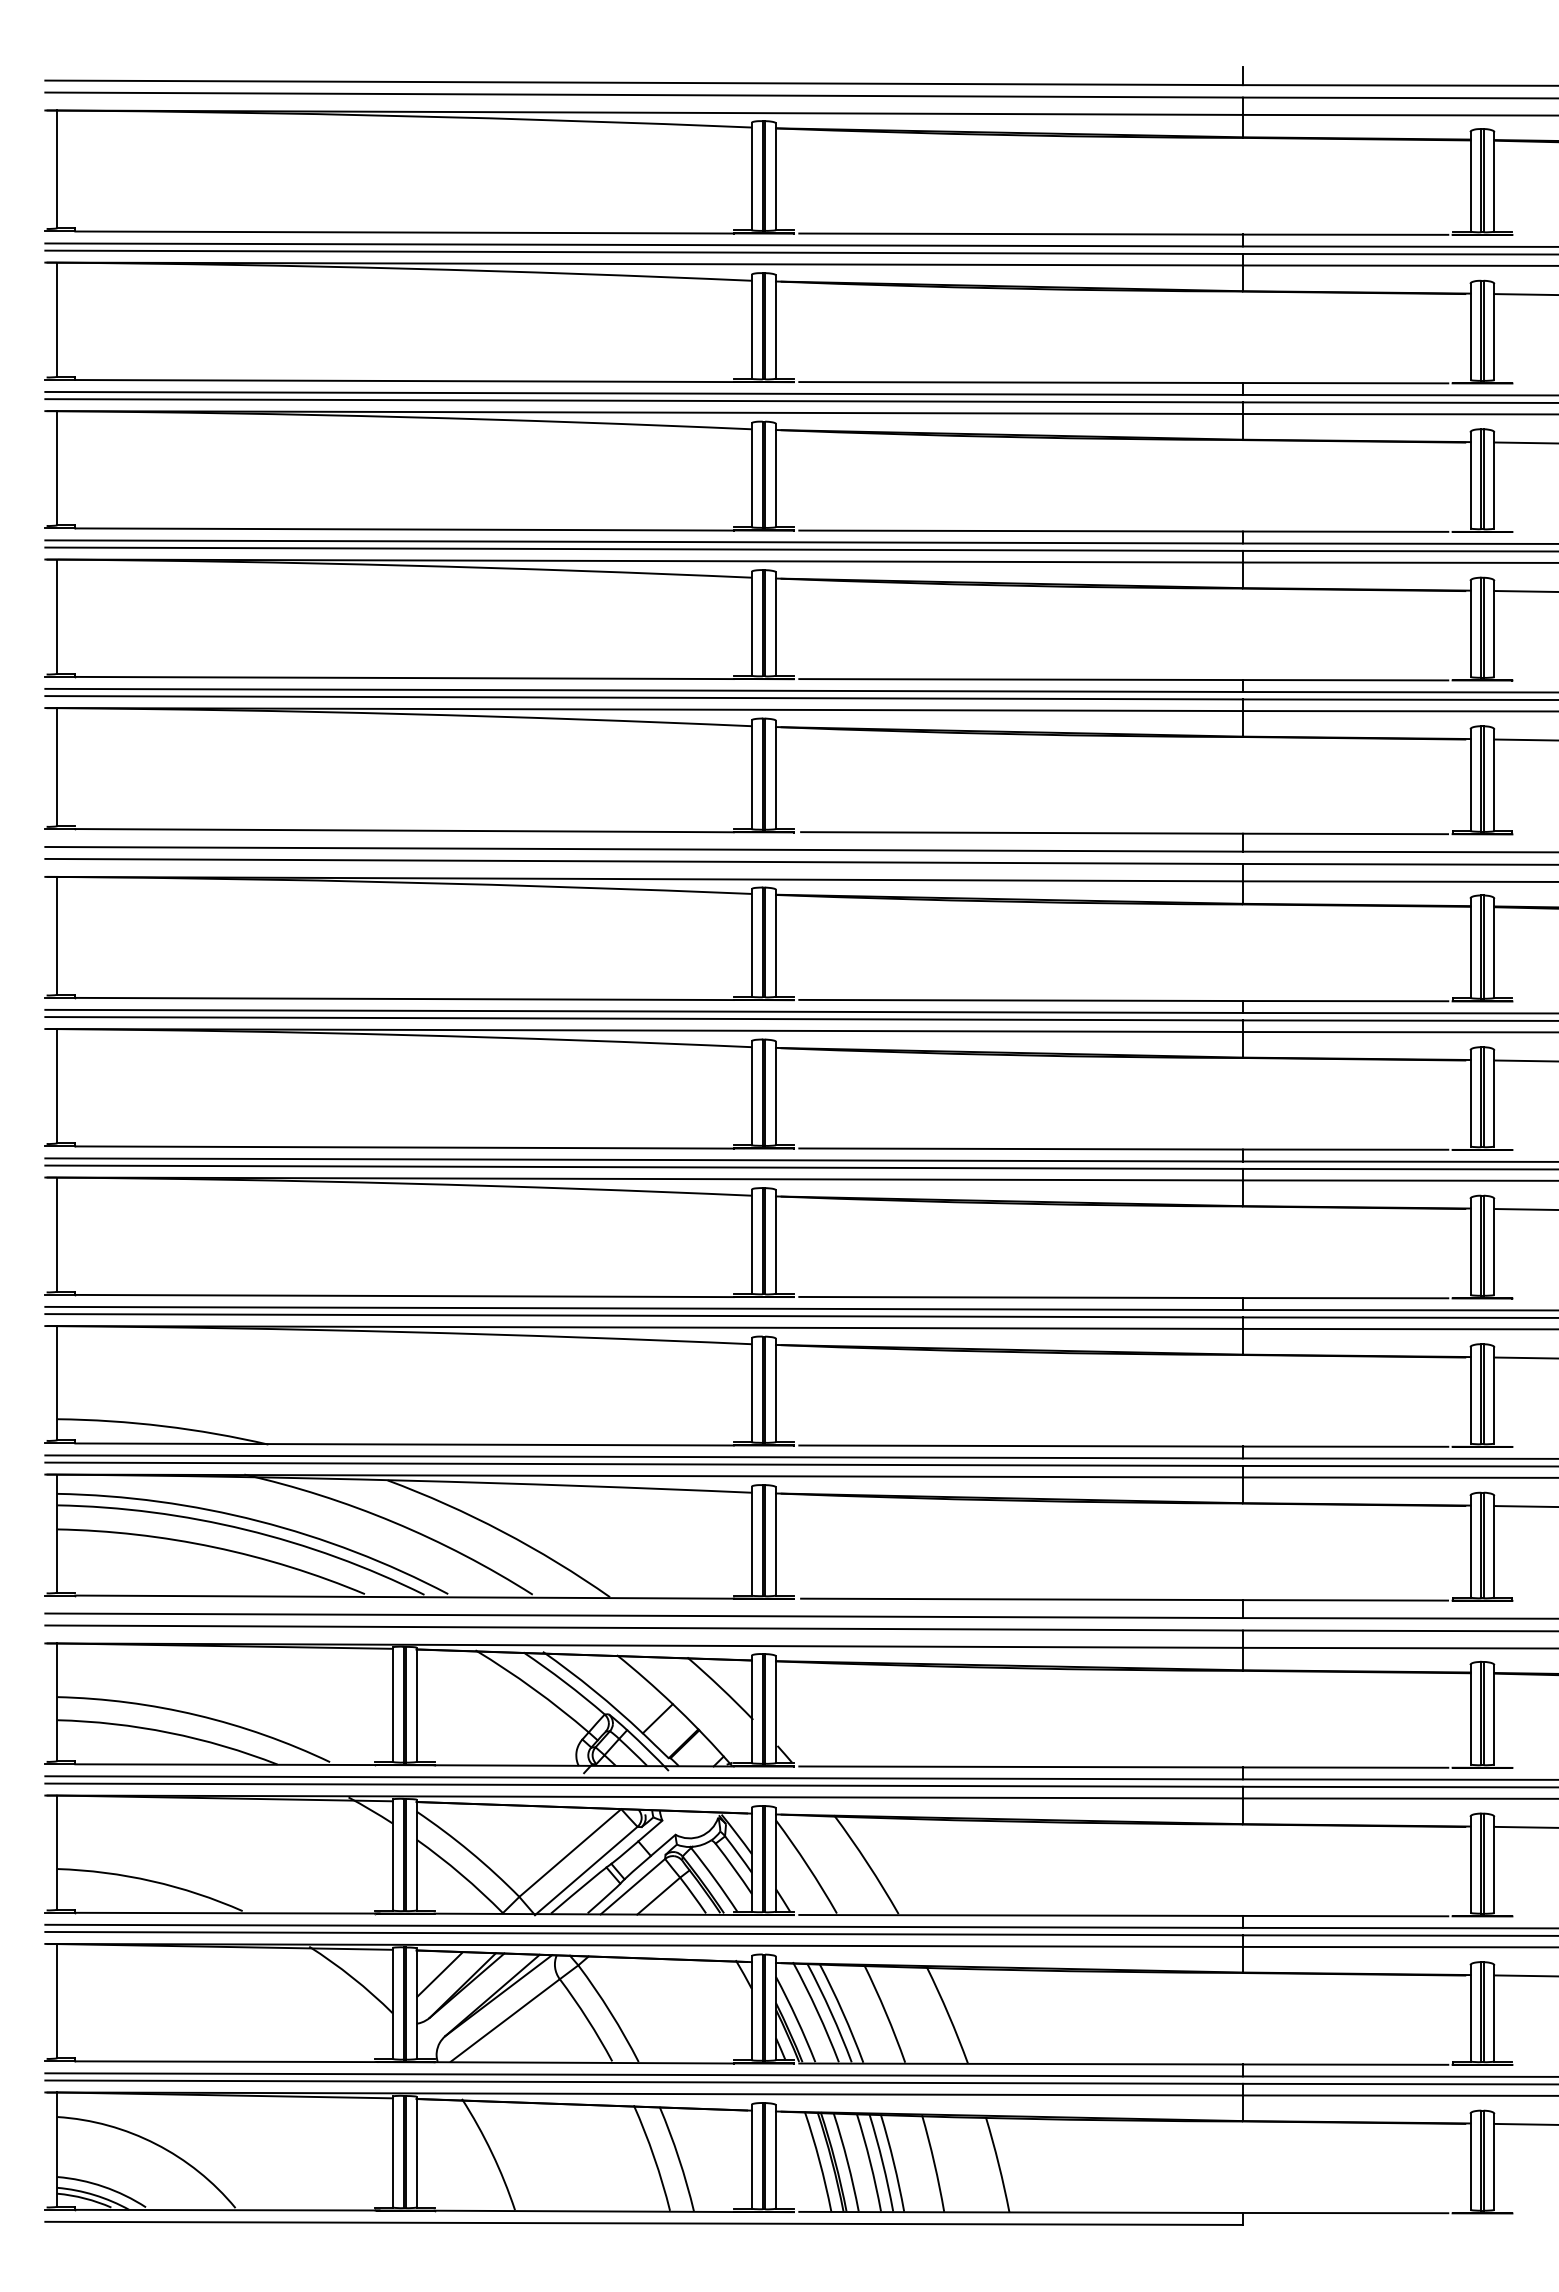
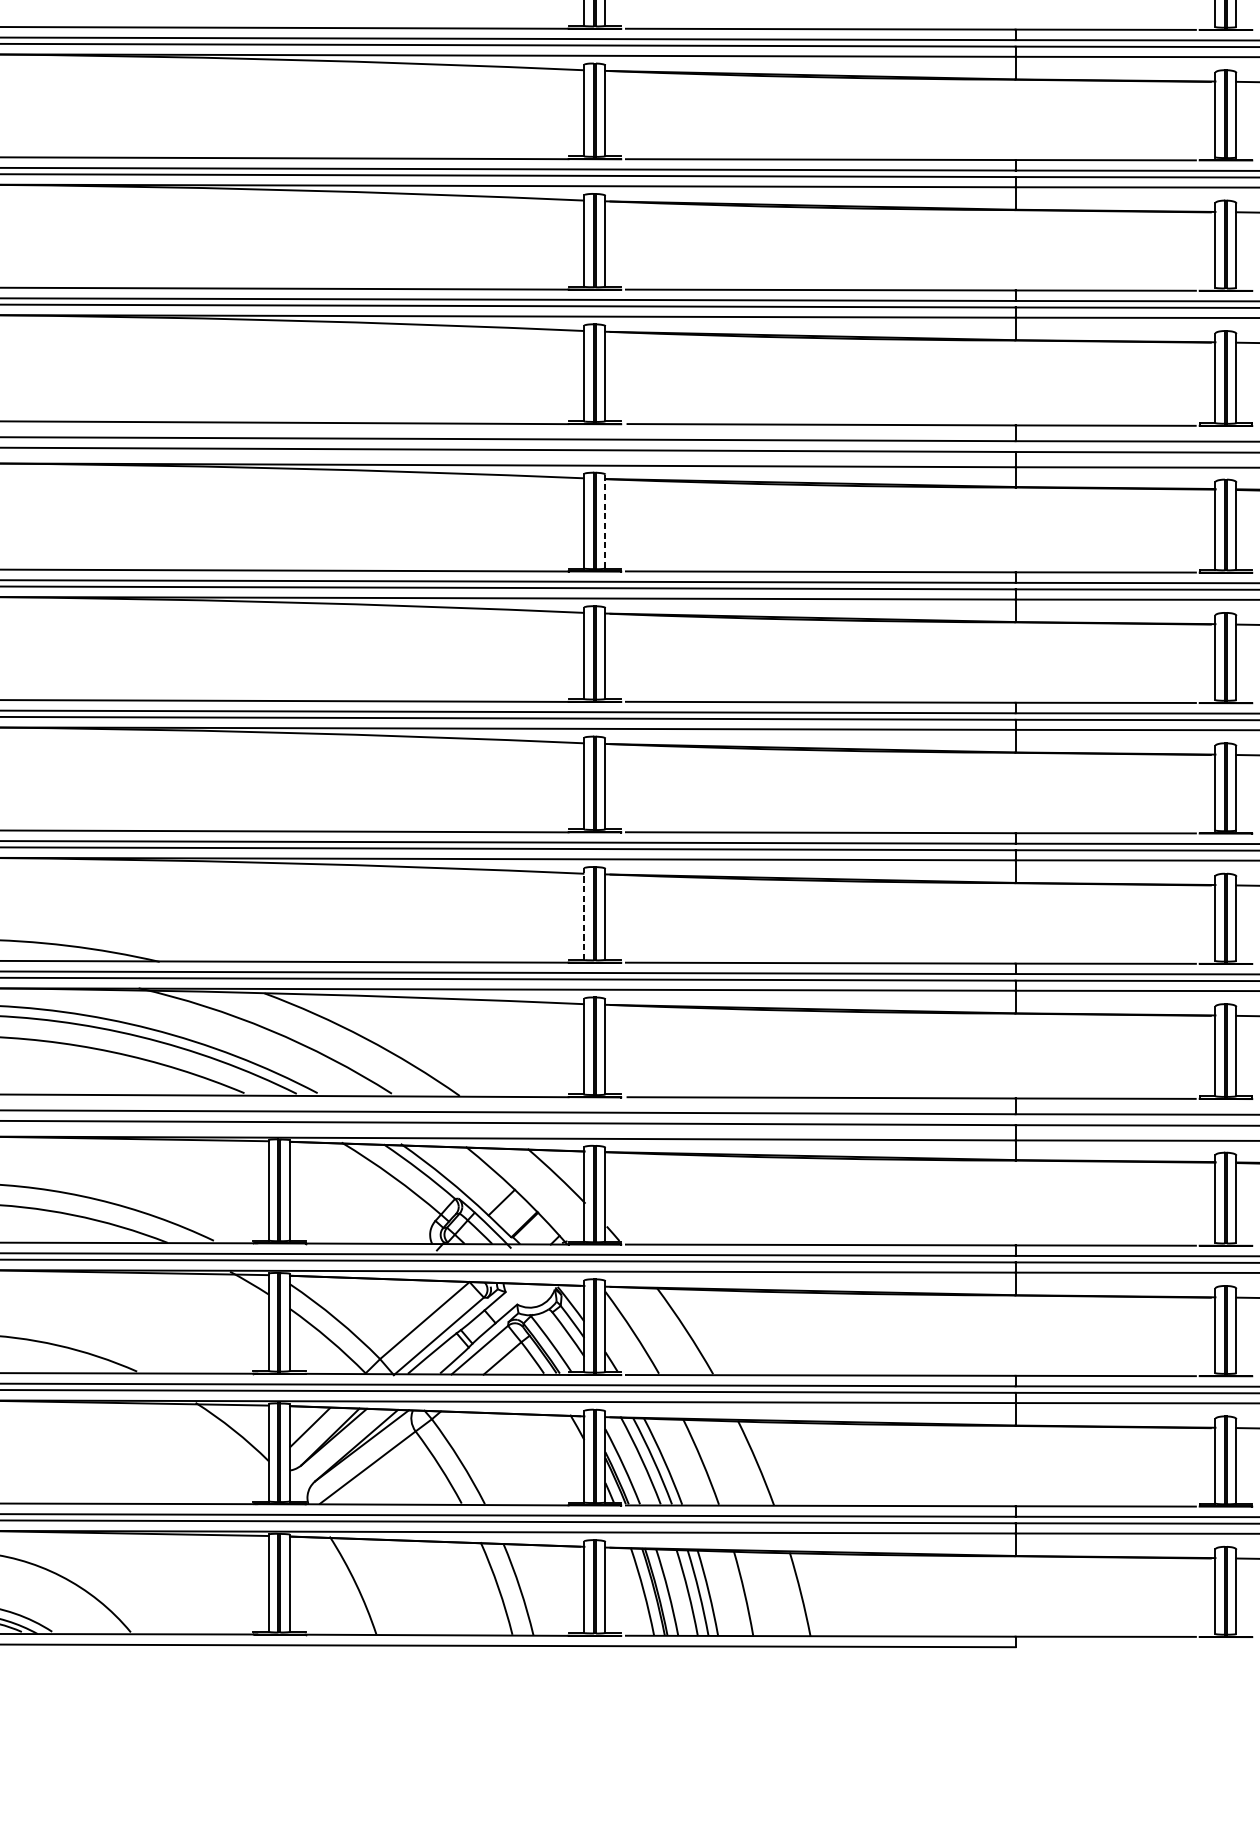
line: (775, 943) -> (605, 521), solid -> dashed
line: (752, 1389) -> (584, 913), solid -> dashed

